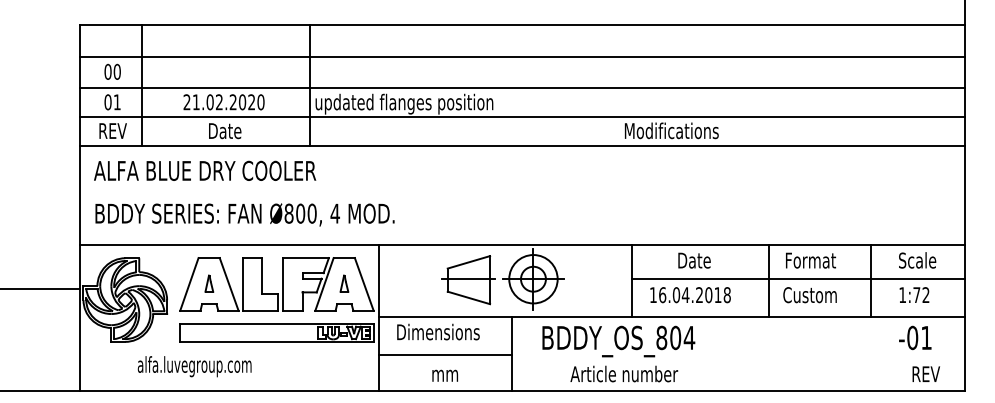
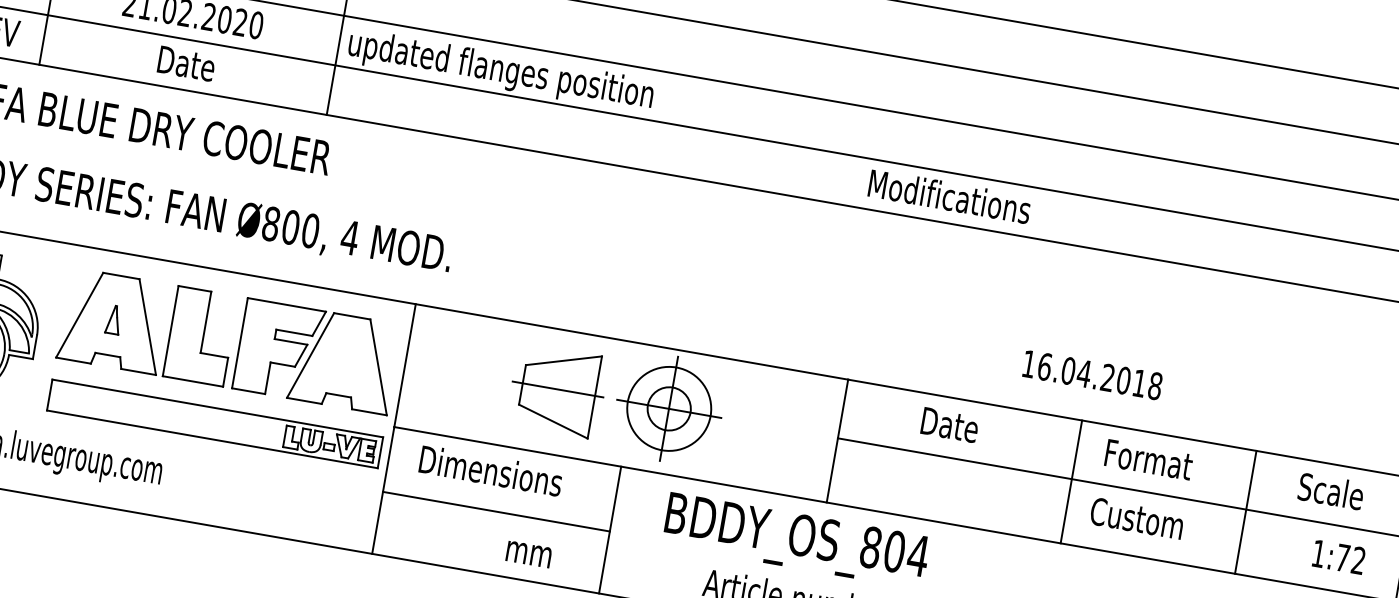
part: (344, 283) -> (345, 359), removed
text: (914, 294) -> (1339, 556), moved
text: (690, 295) -> (1092, 375), moved
text: (444, 375) -> (527, 553), moved

